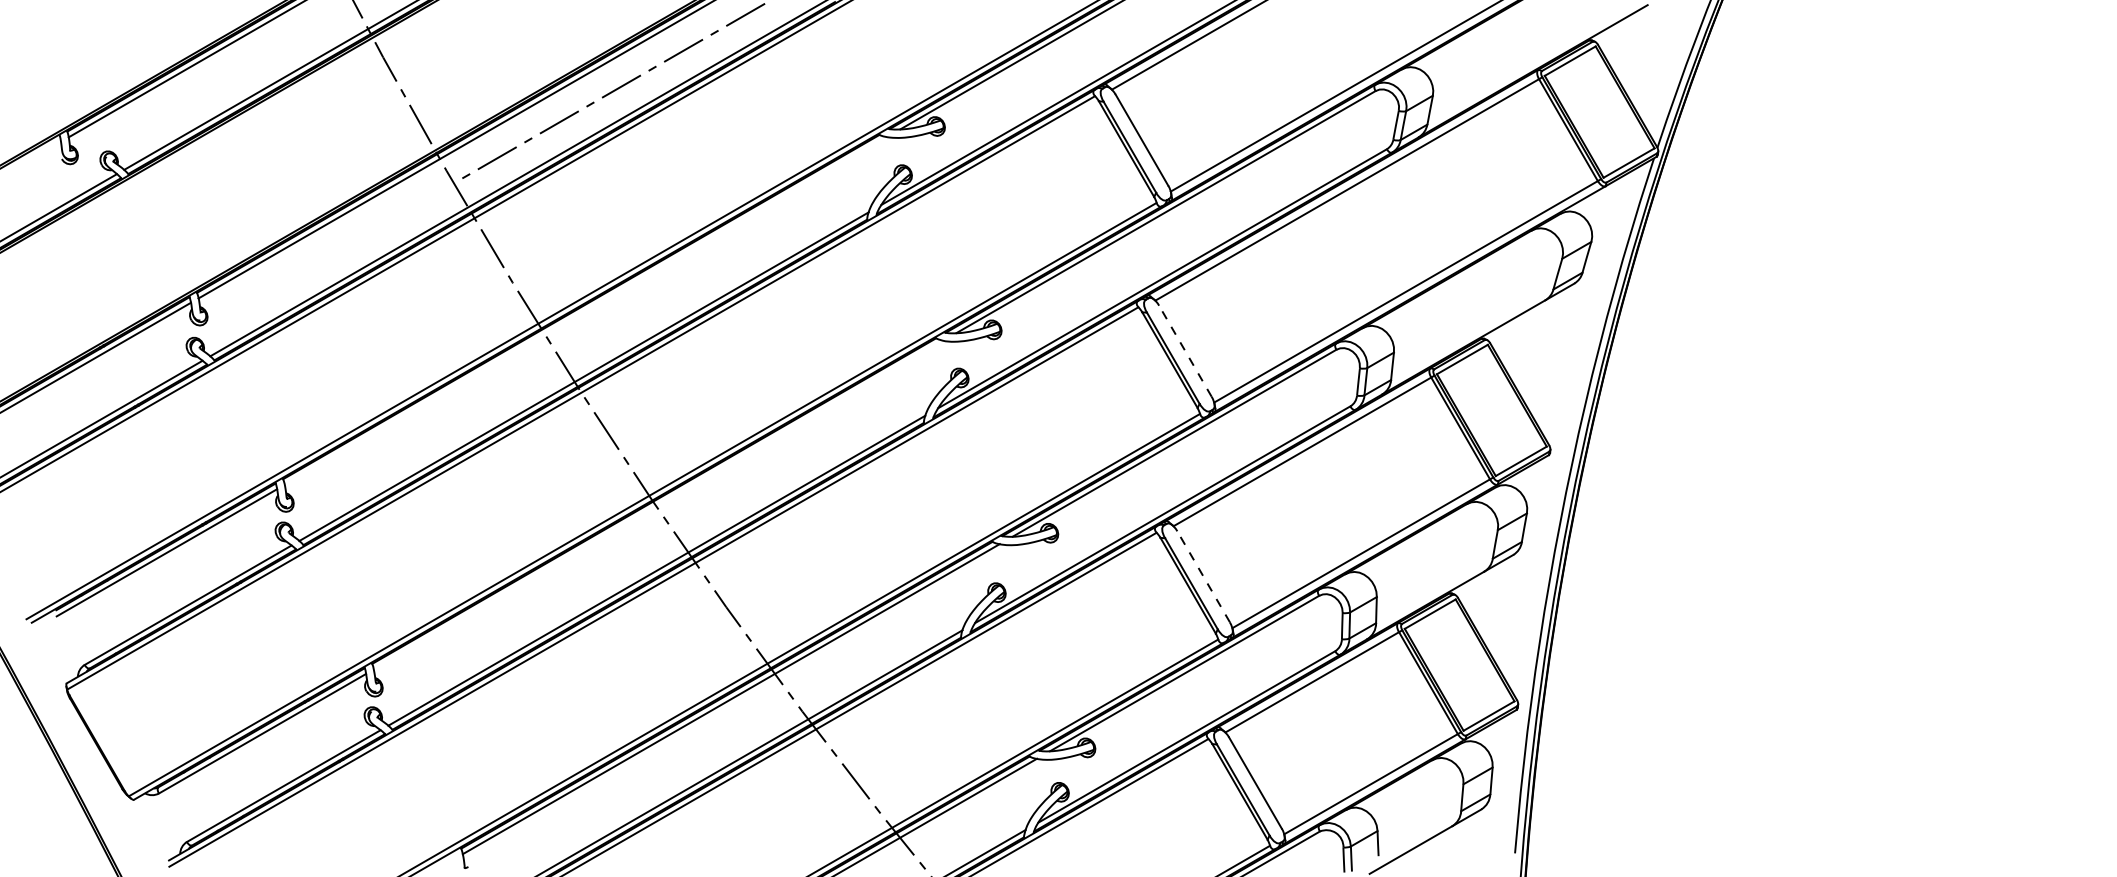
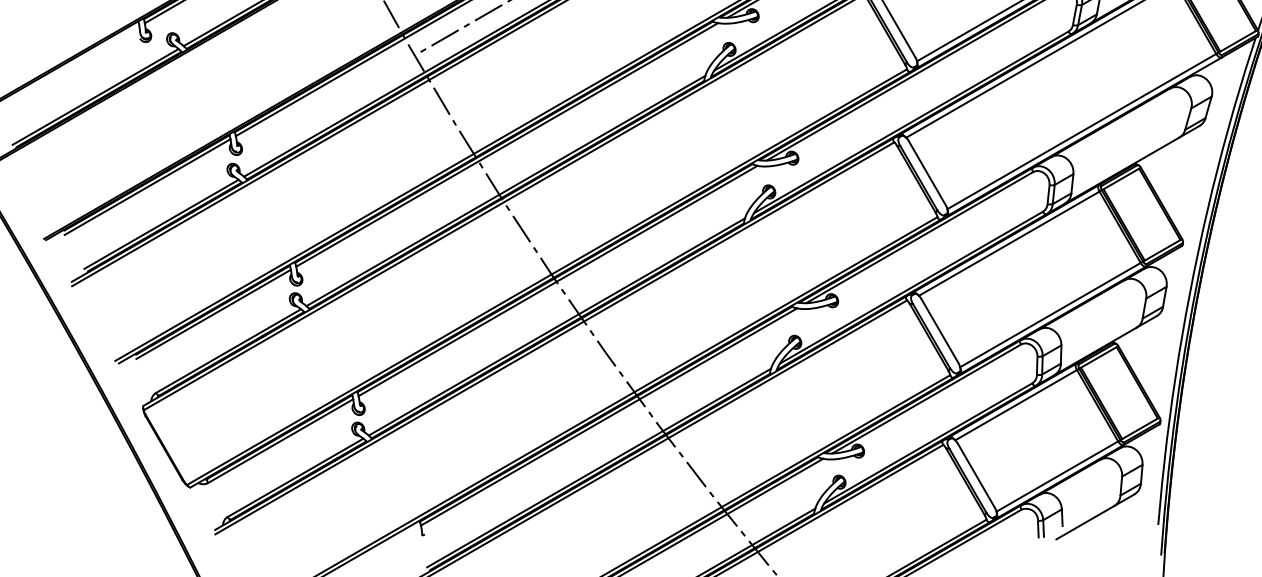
line: (585, 310) -> (506, 144), added
line: (1185, 351) -> (927, 173), dashed -> solid
line: (658, 504) -> (558, 280), added
line: (1203, 576) -> (939, 331), dashed -> solid

